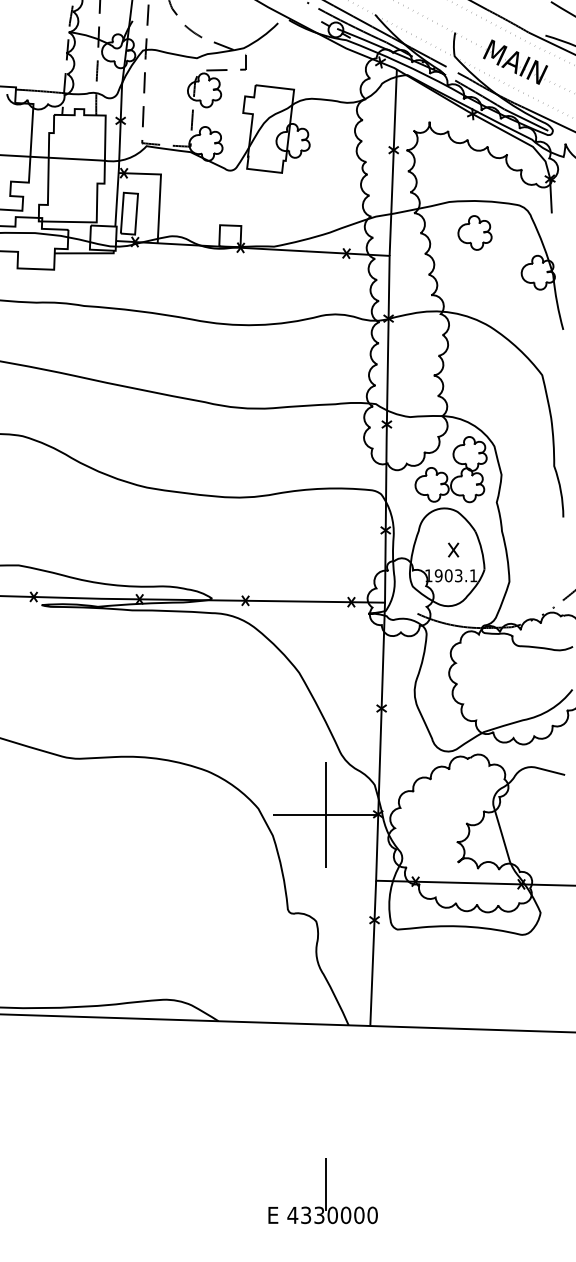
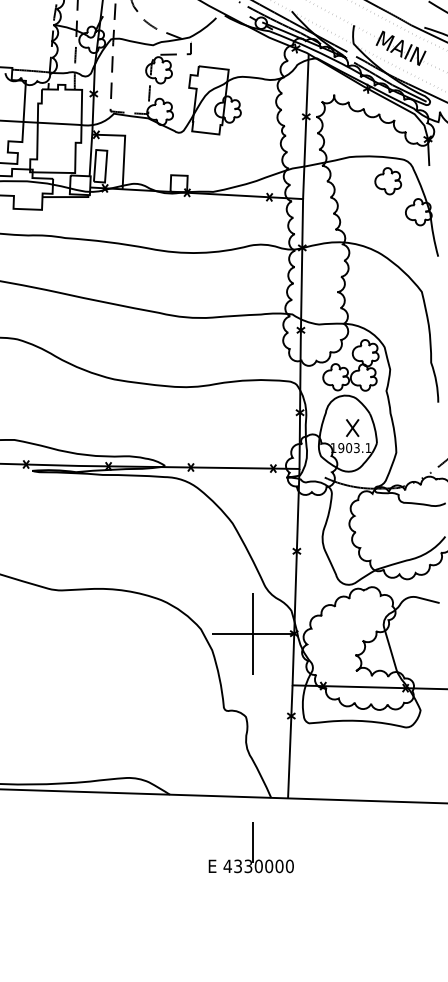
part: (474, 232) -> (387, 180), moved
part: (453, 549) -> (352, 427), size x1.6
part: (322, 1191) -> (250, 847), moved

